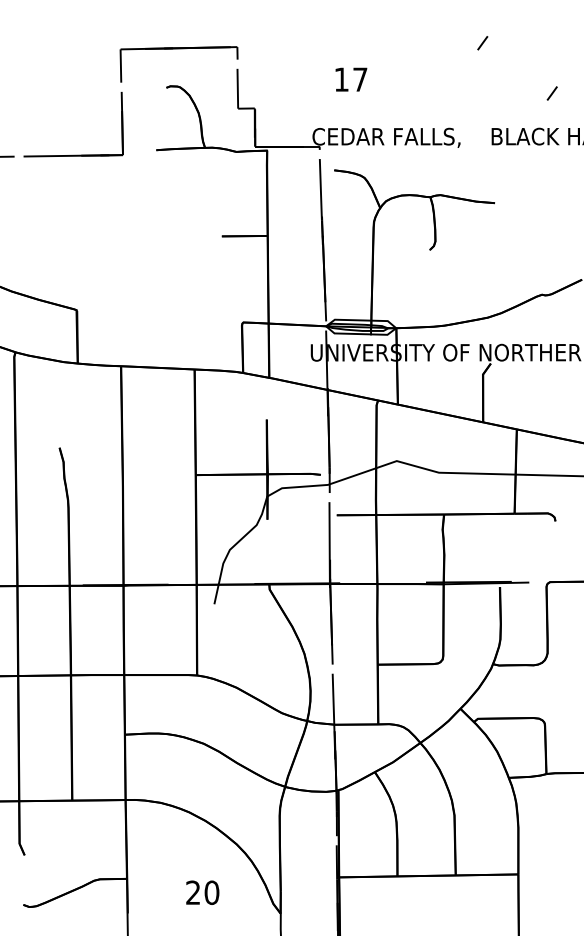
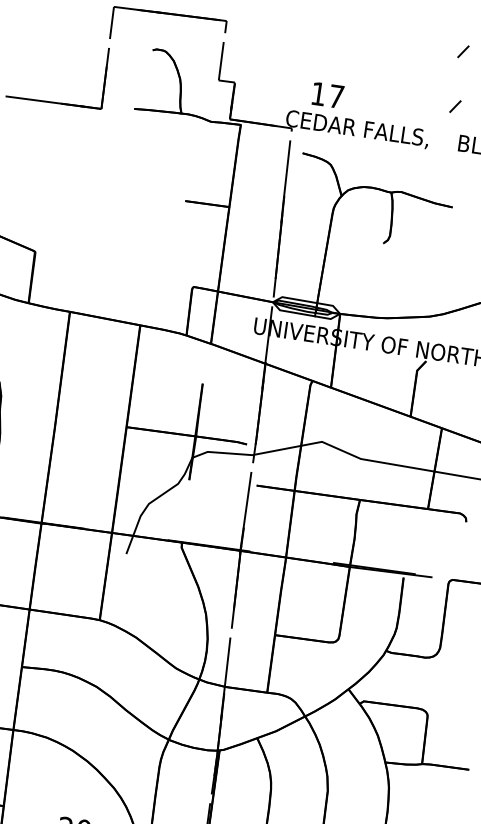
text: (351, 79) -> (328, 95), moved
line: (482, 100) -> (455, 106), added

